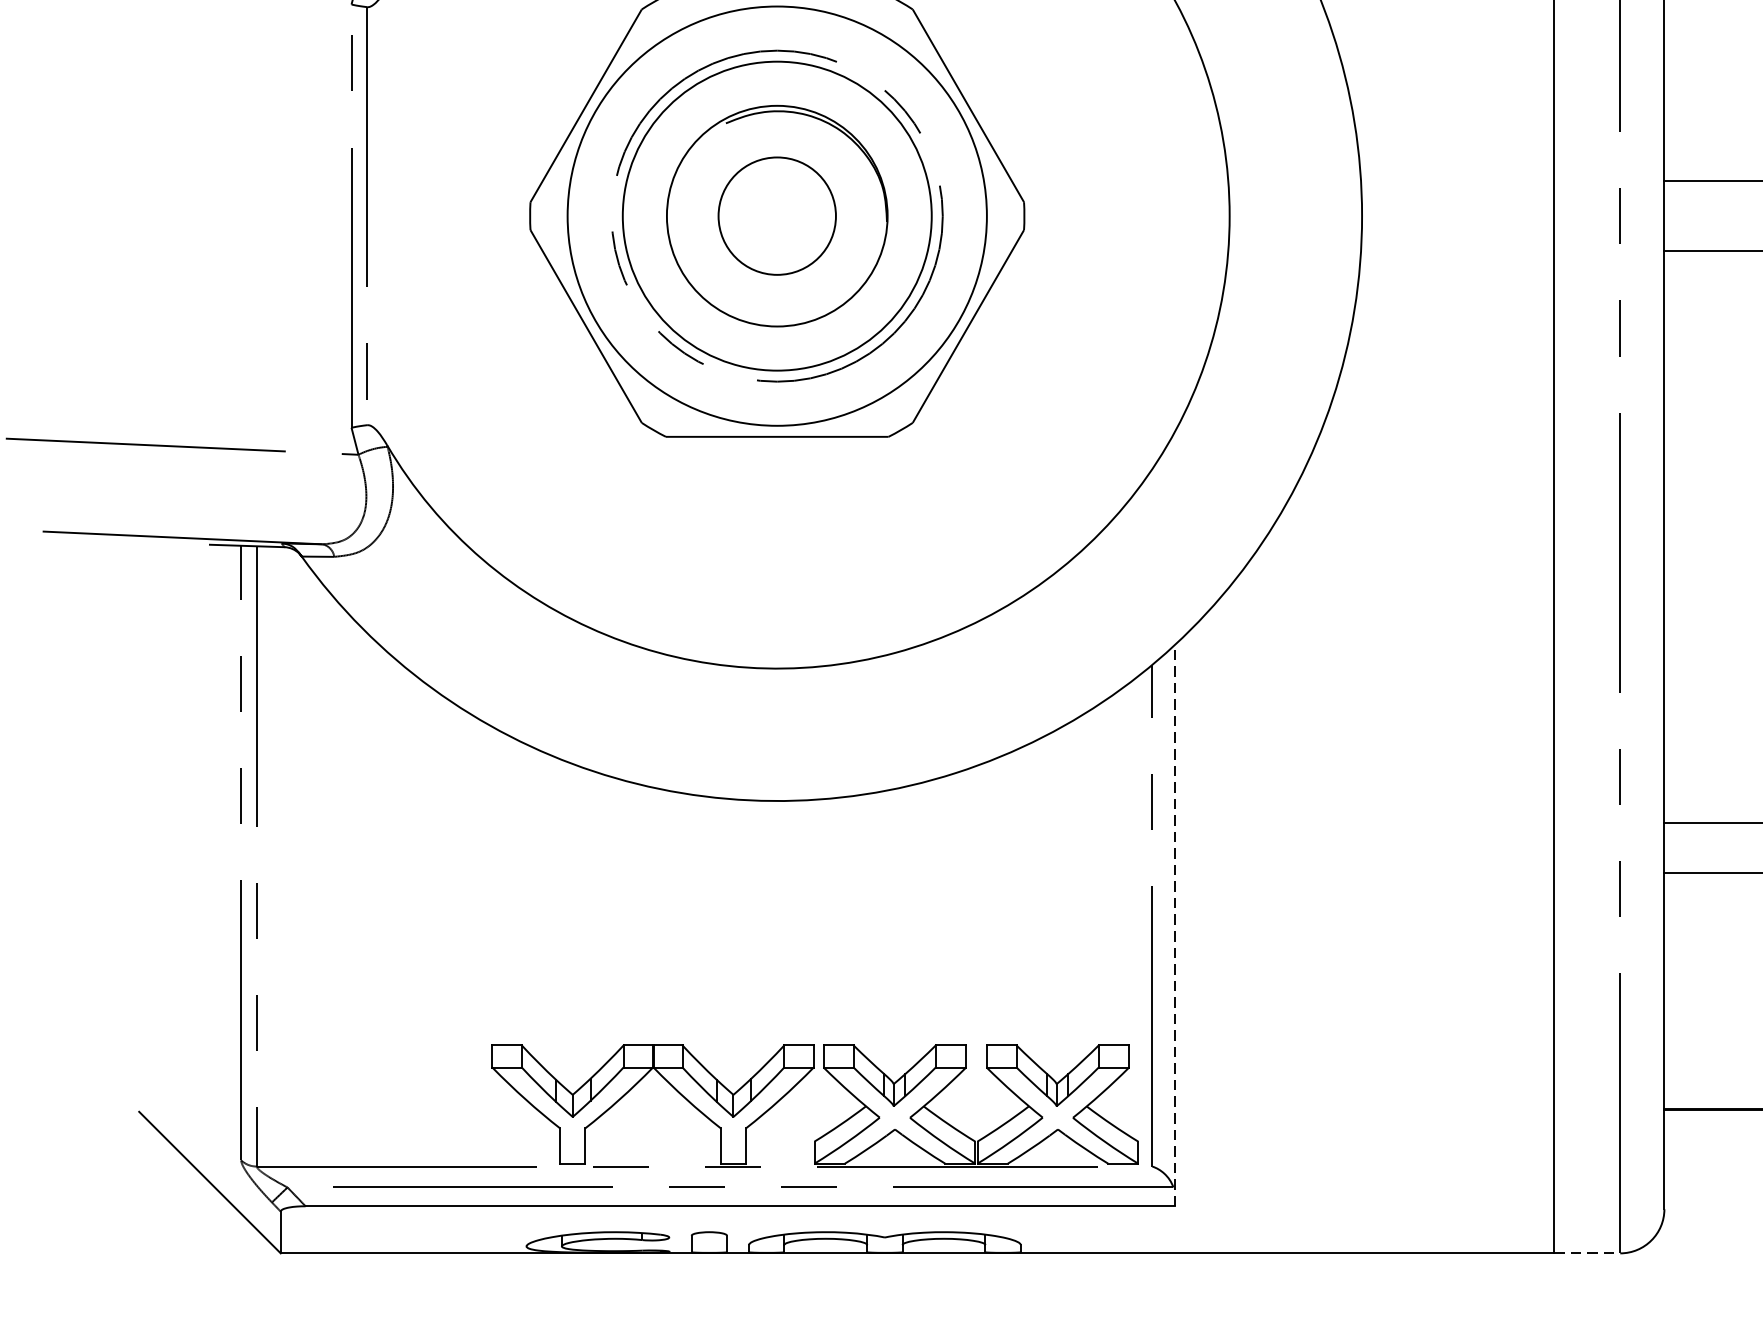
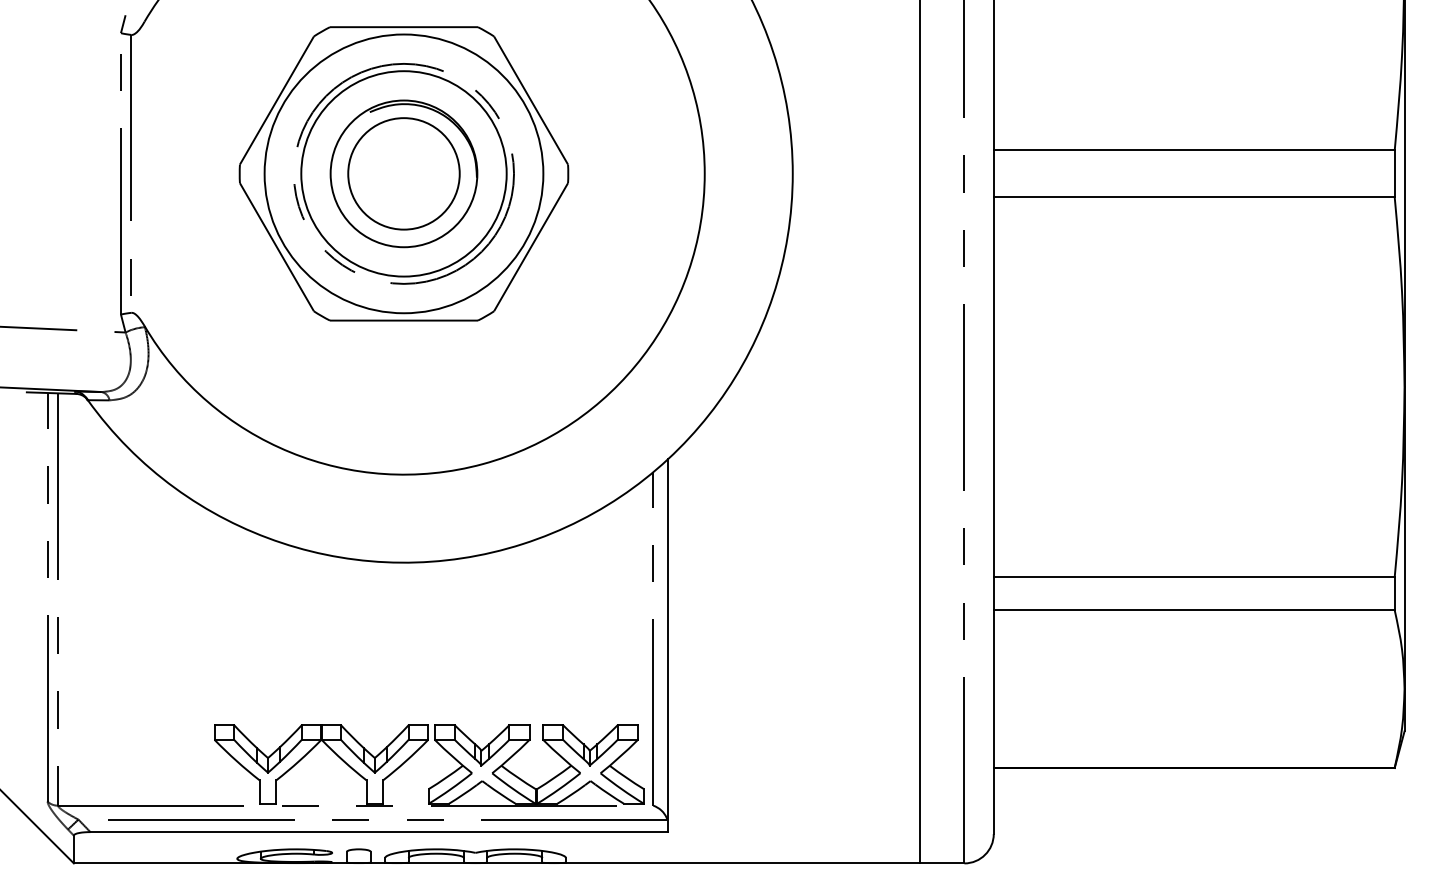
circle: (776, 215) -> (403, 173), size x1.43
line: (1175, 925) -> (668, 645), dashed -> solid
line: (1587, 1253) -> (942, 863), dashed -> solid

